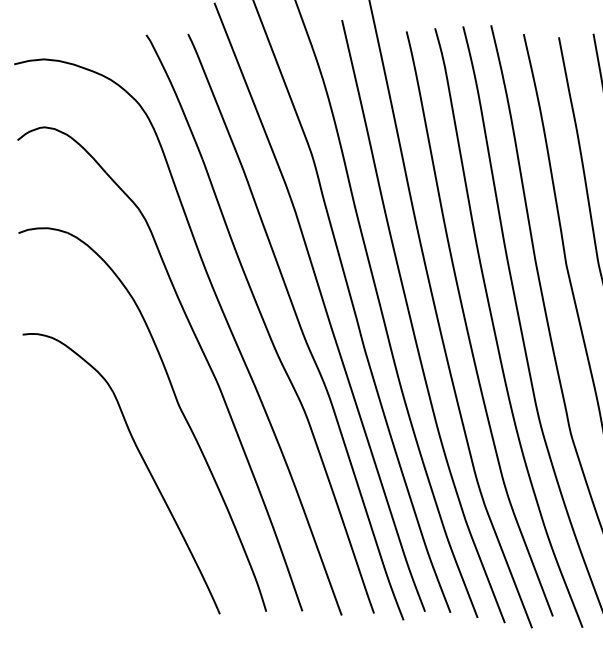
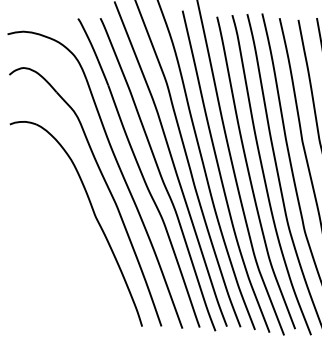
part: (143, 463) -> (76, 247), removed

